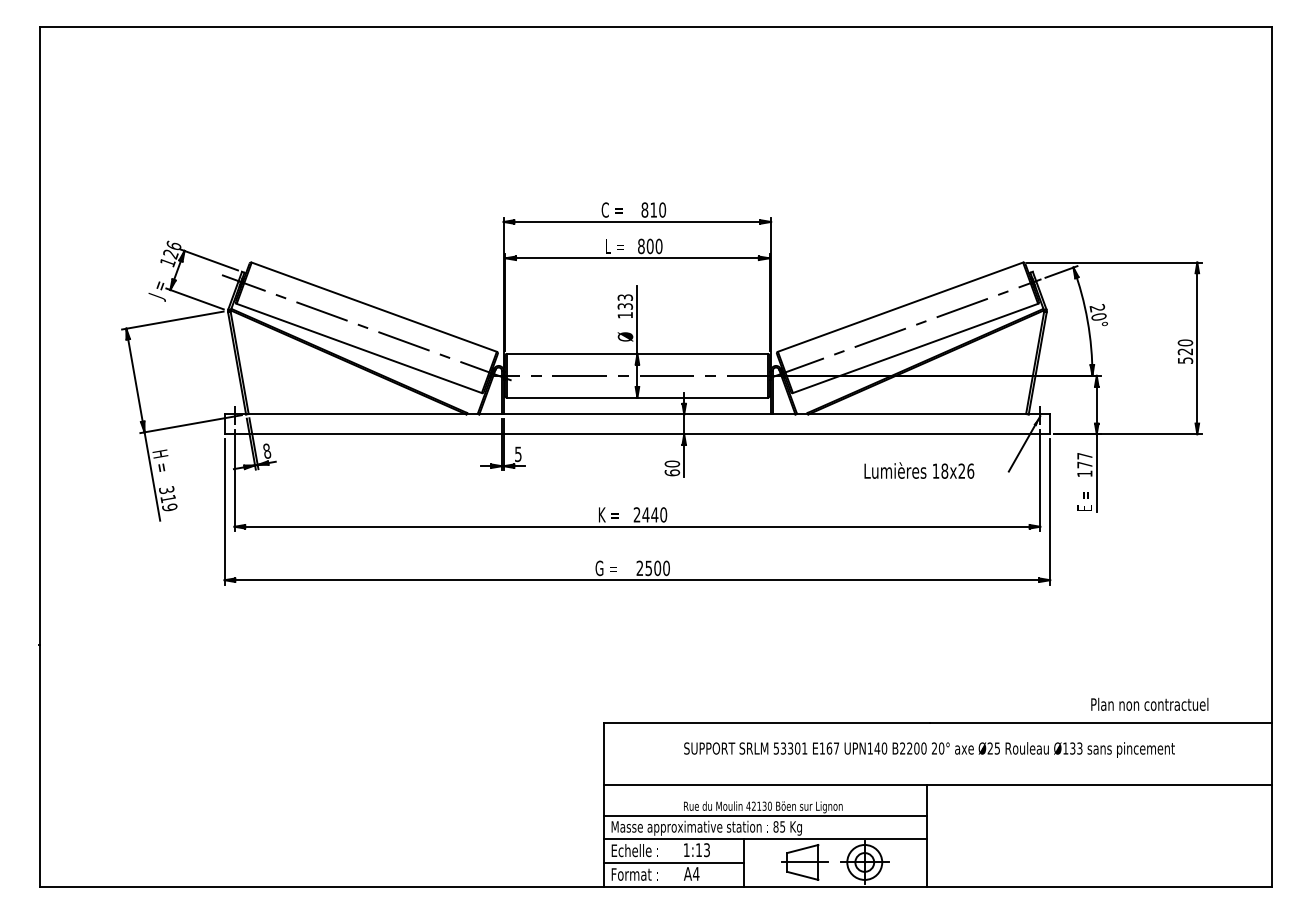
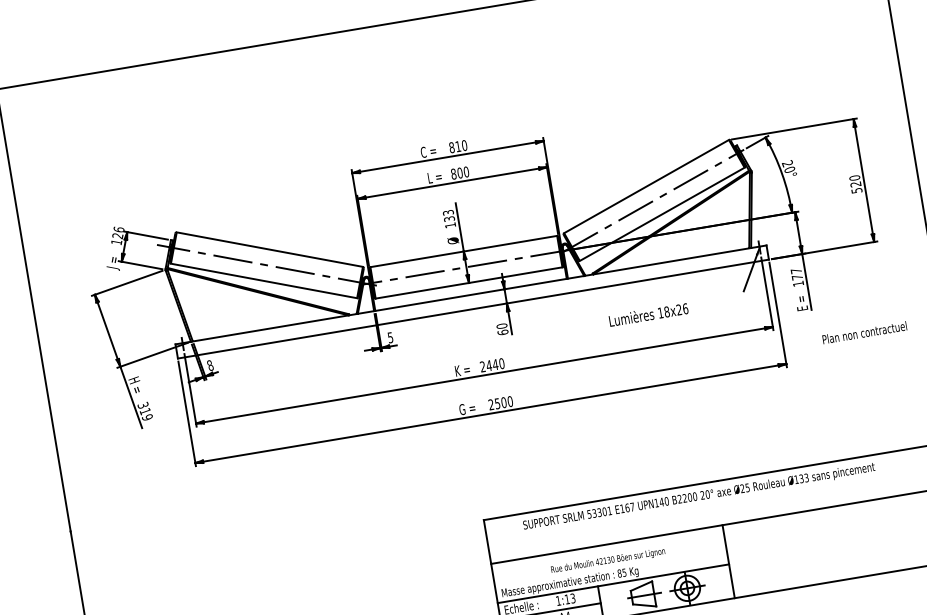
text: (919, 470) -> (648, 314), moved
text: (1149, 703) -> (864, 332), moved
text: (929, 749) -> (699, 496), moved
line: (764, 815) -> (610, 566), removed

